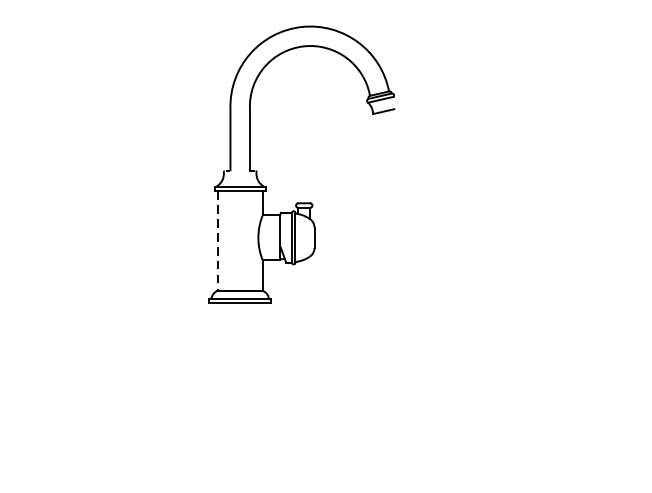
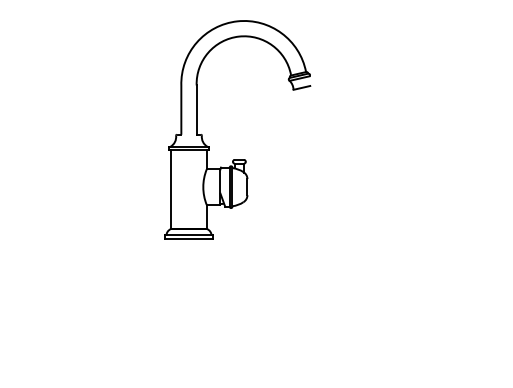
line: (217, 240) -> (171, 189), dashed -> solid

